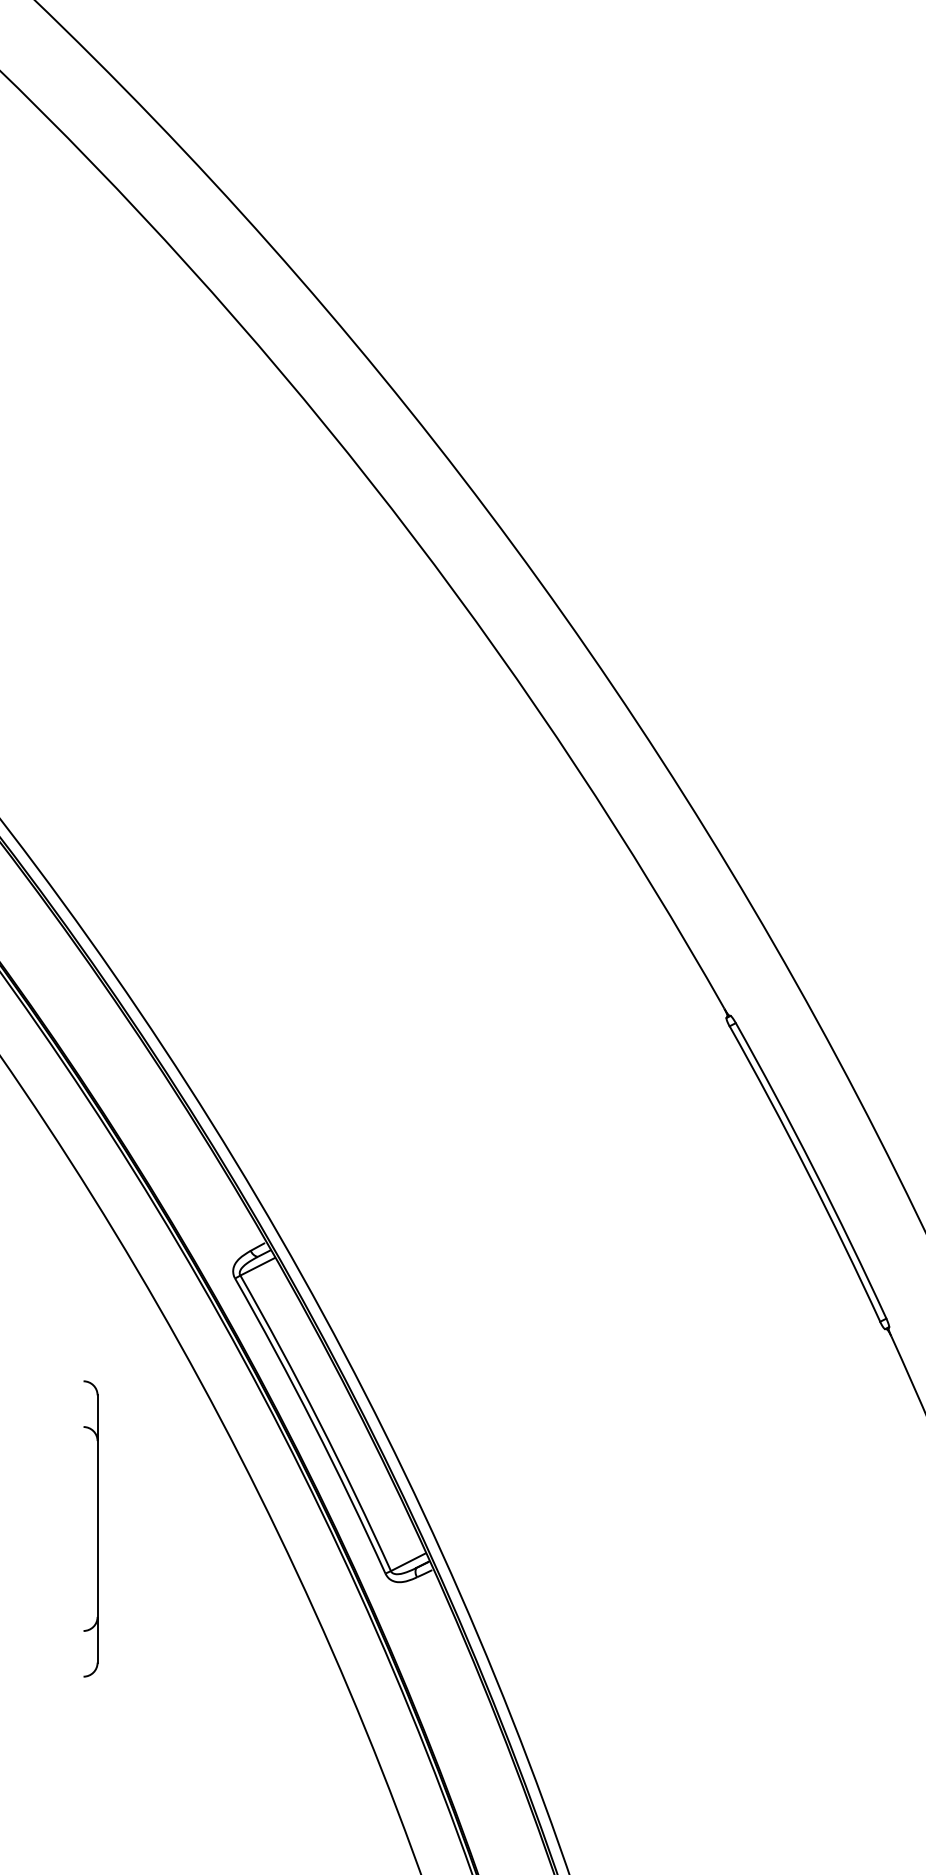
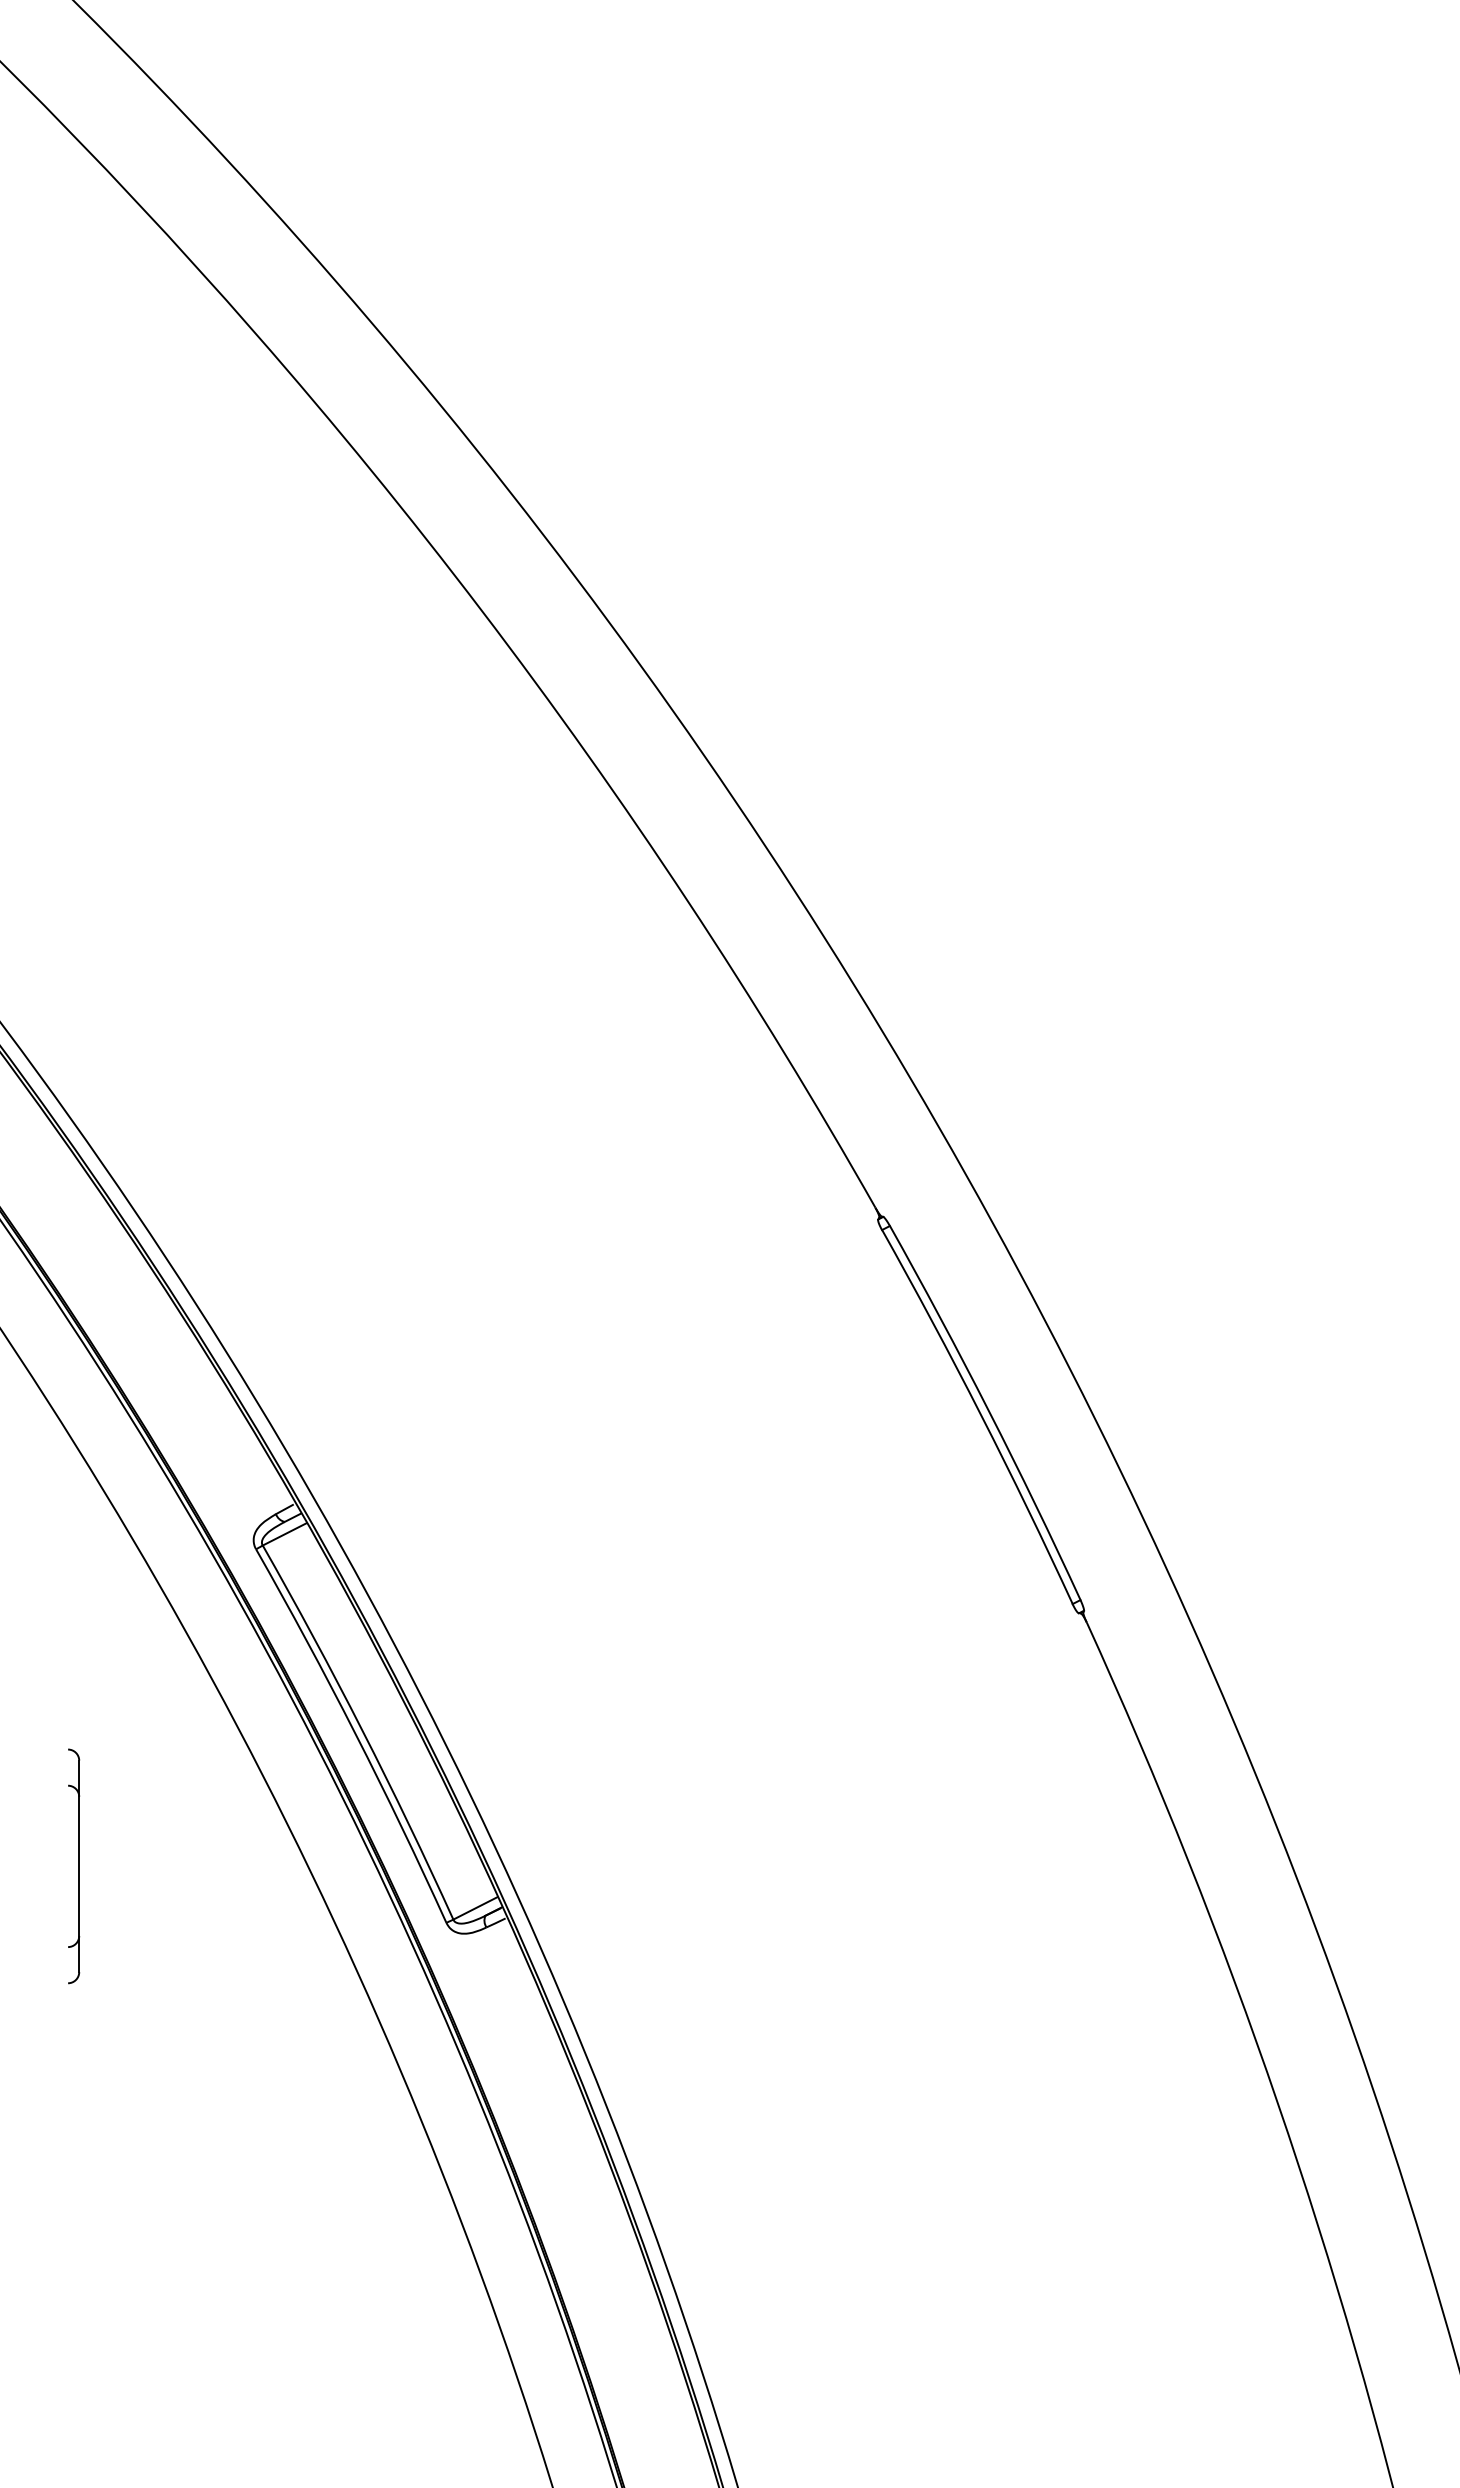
part: (91, 1529) -> (74, 1866), size x0.62

